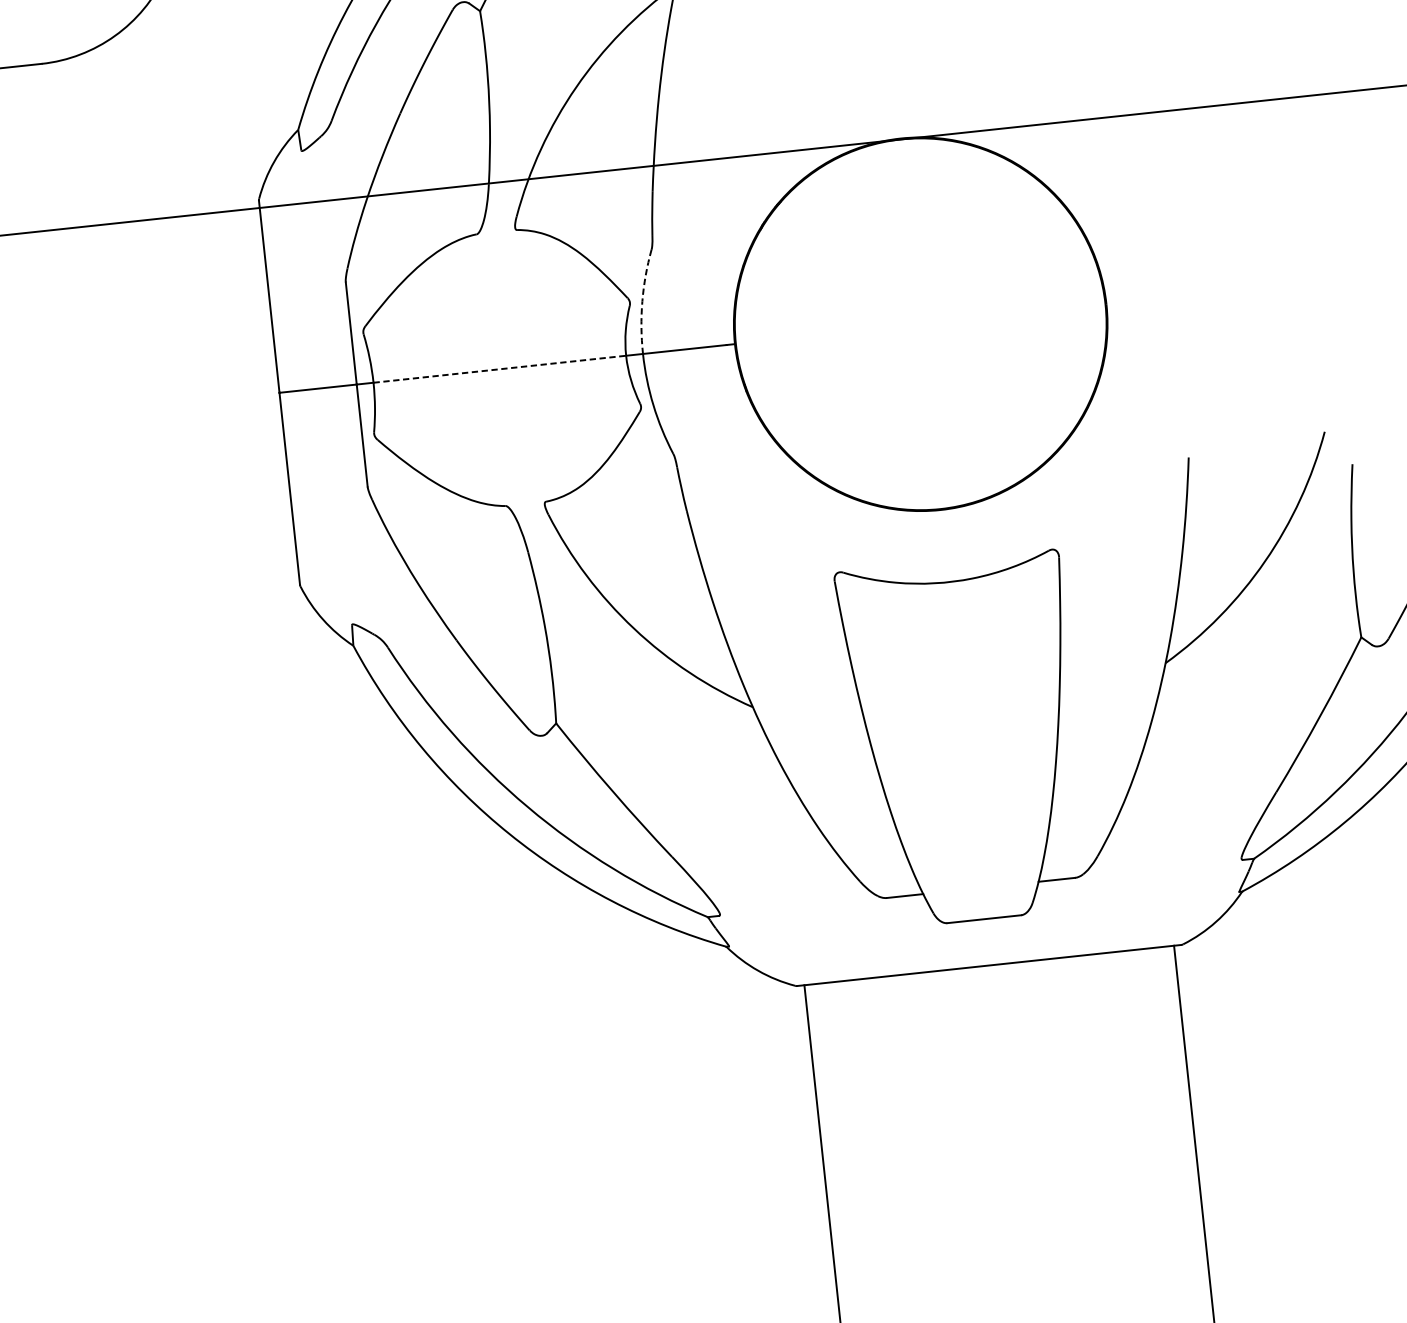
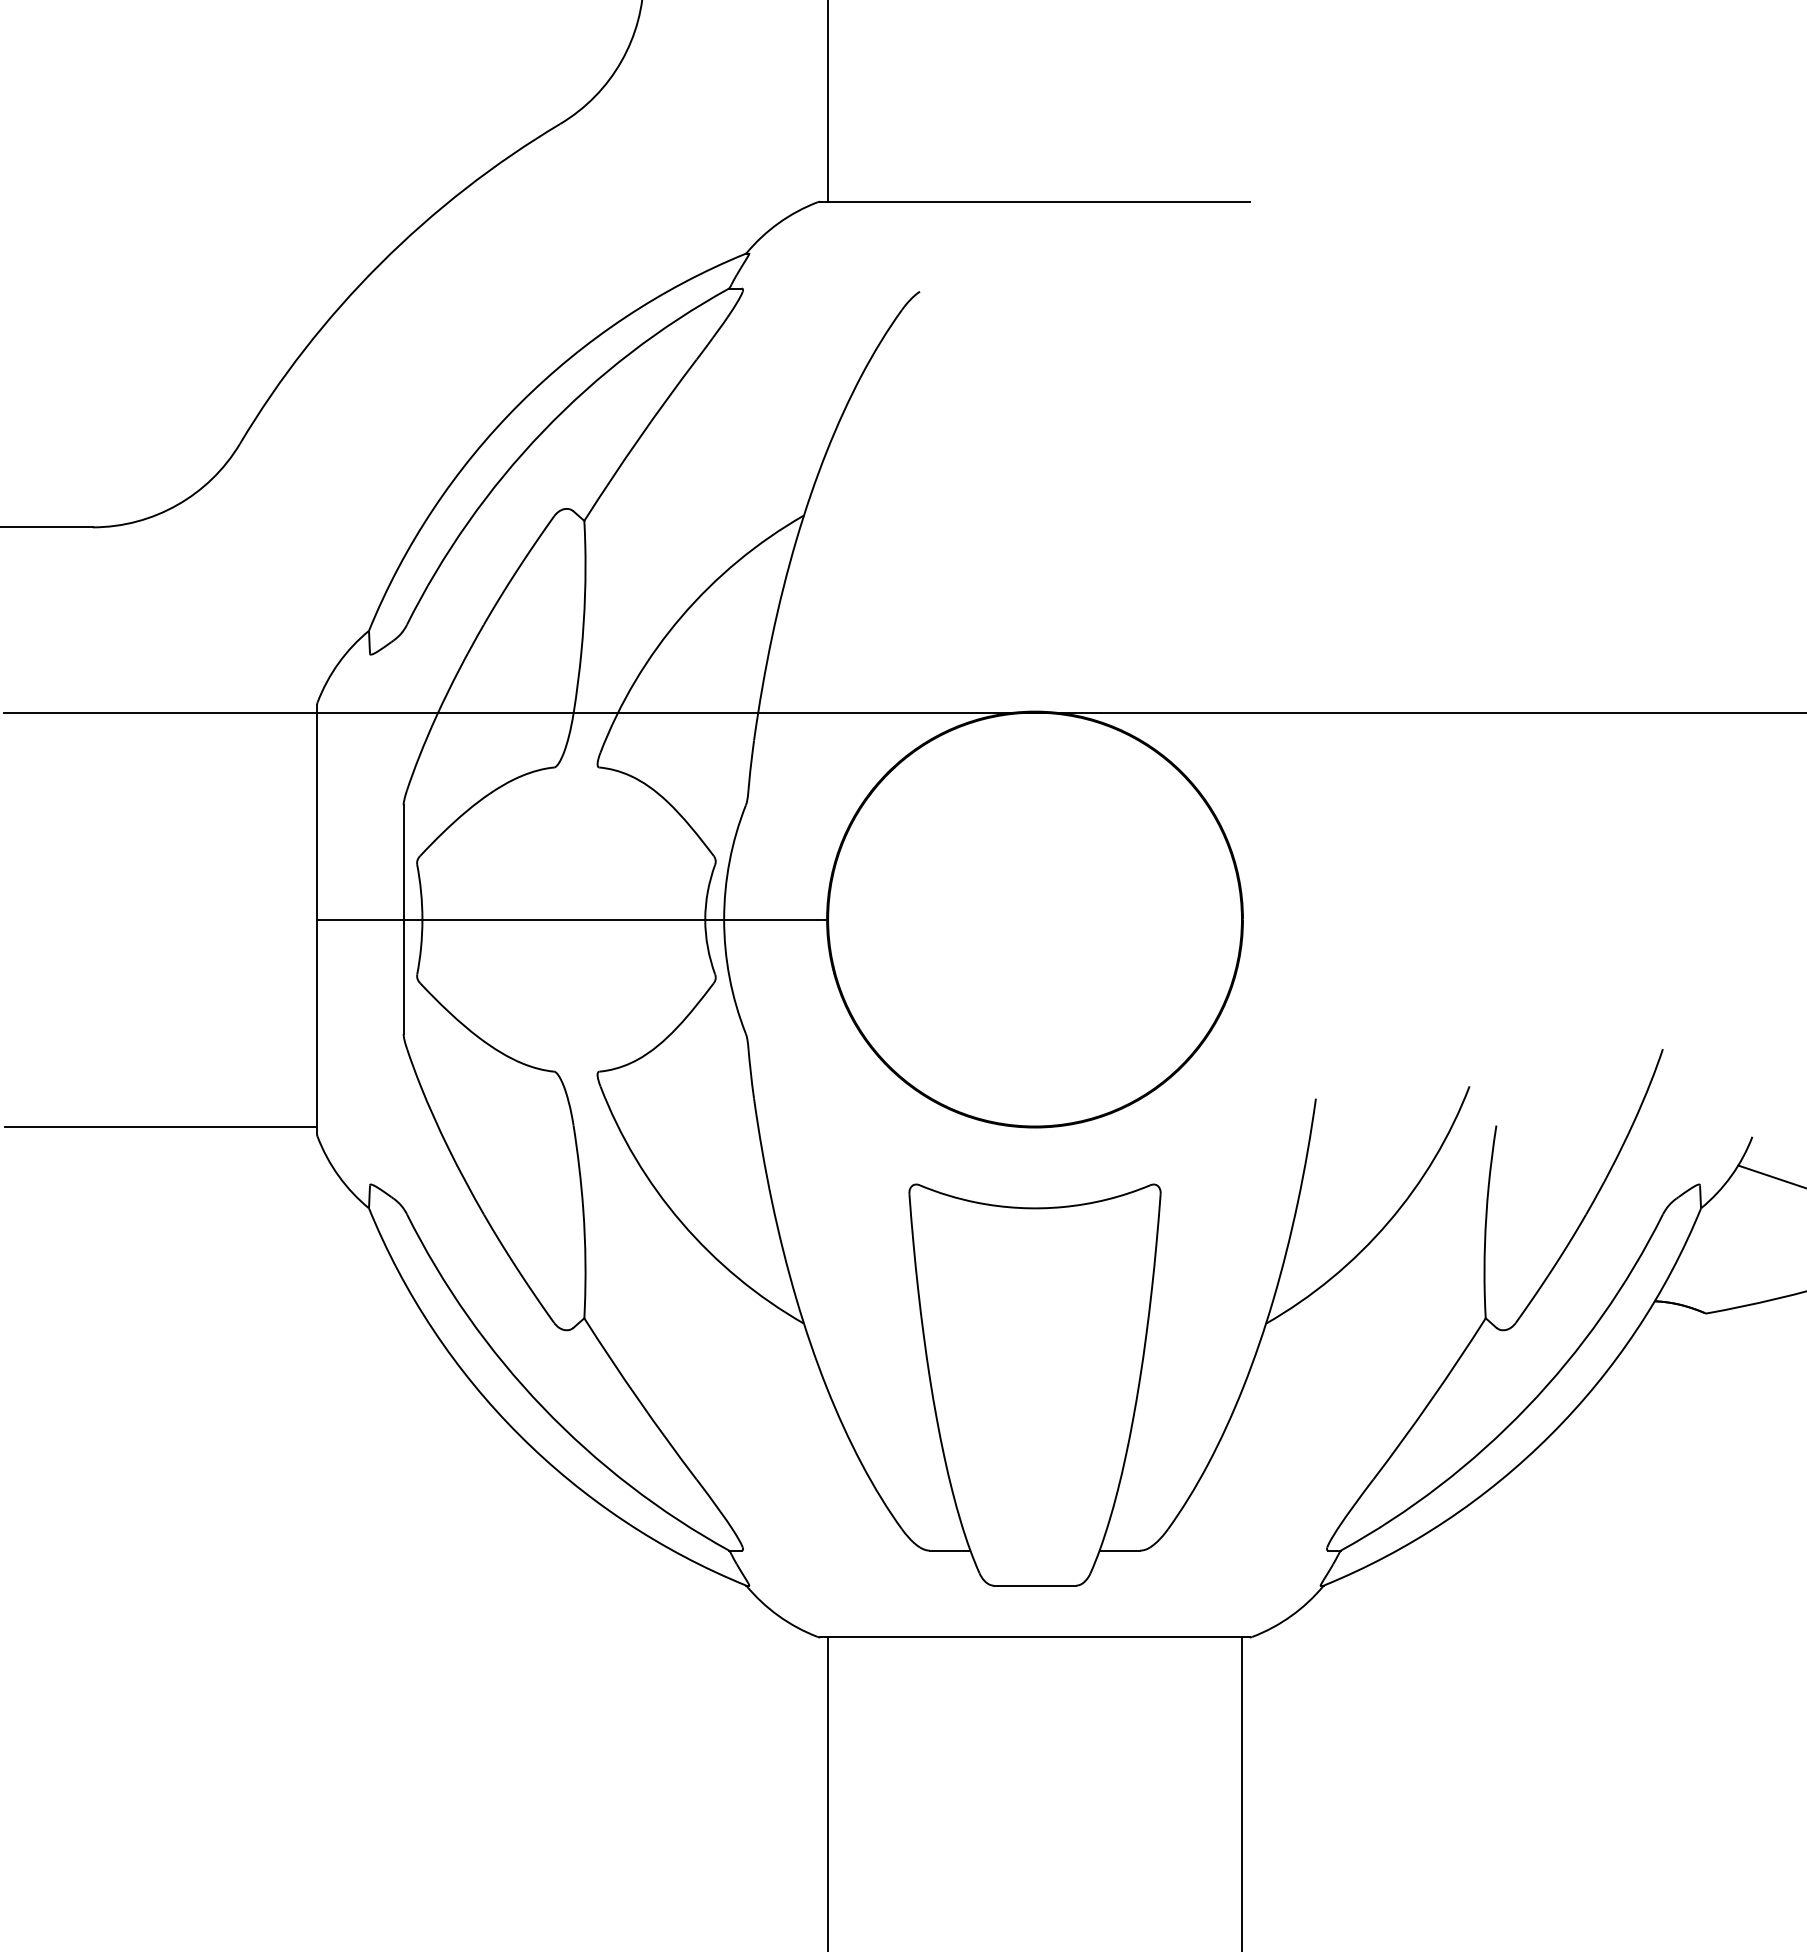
arc: (642, 301) -> (729, 861), dashed -> solid
line: (500, 369) -> (564, 919), dashed -> solid
line: (159, 592) -> (160, 1126), added

